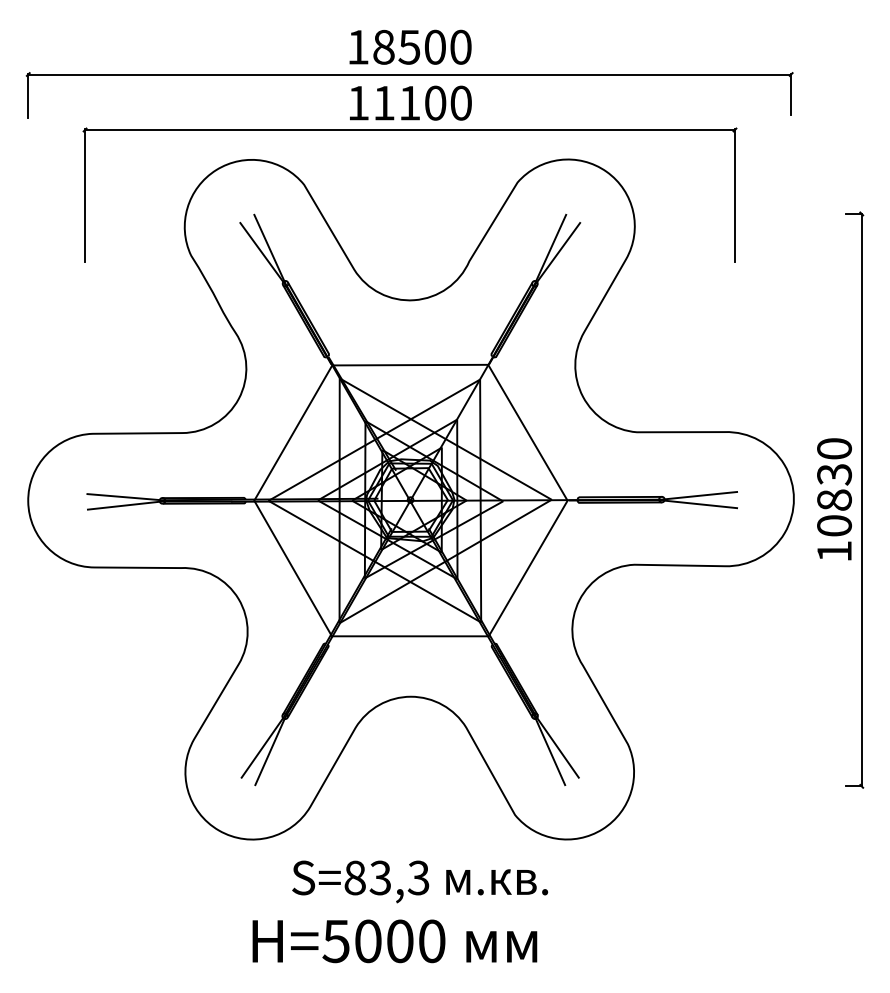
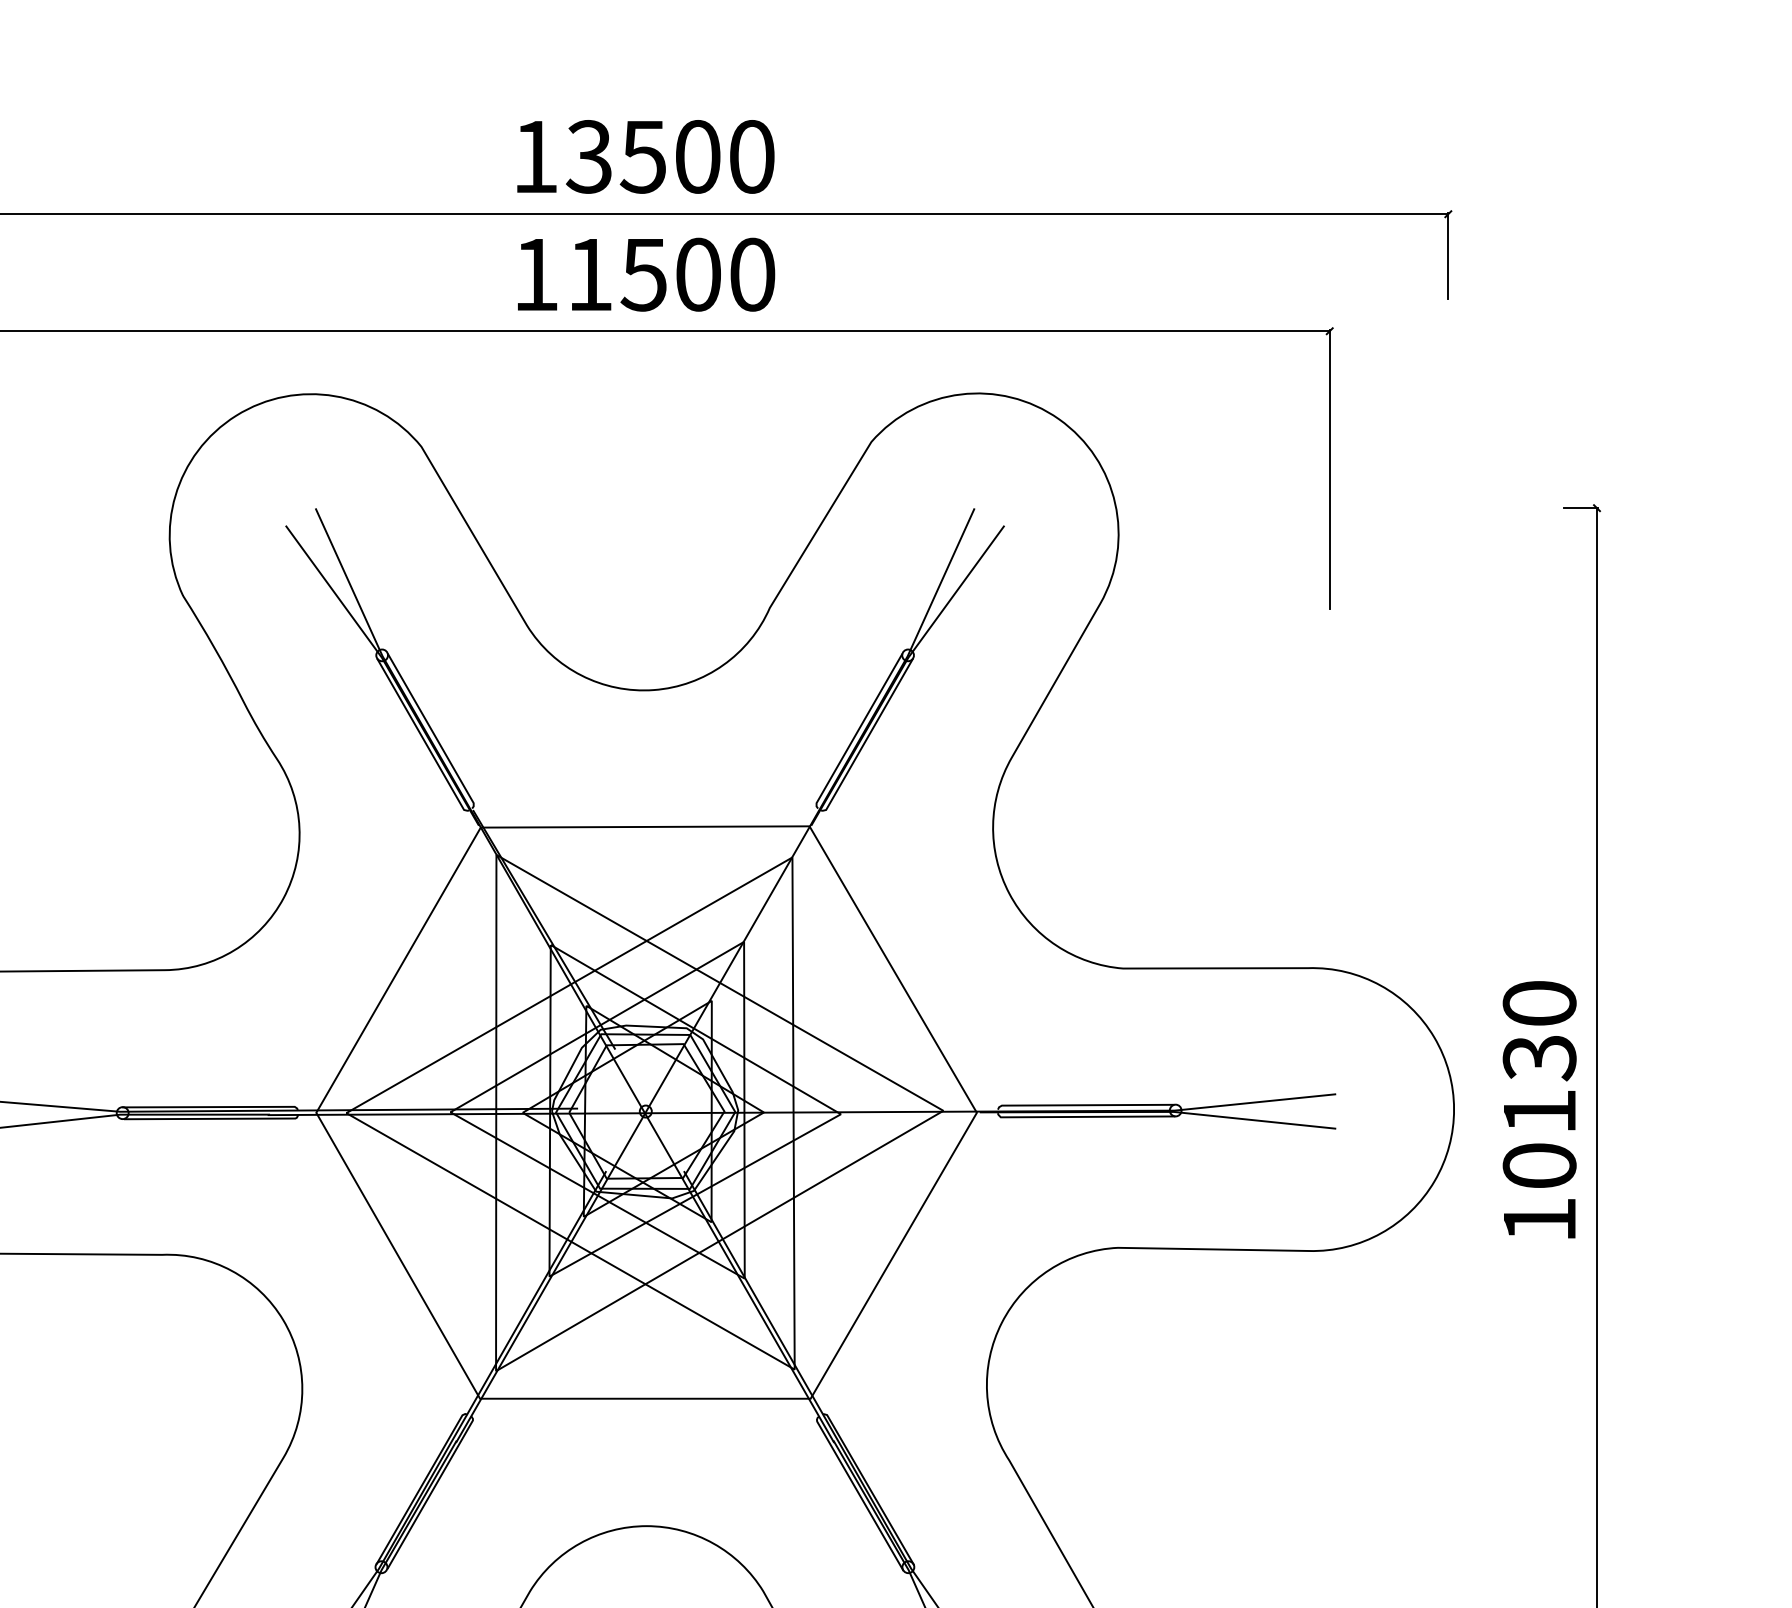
text: (383, 46) -> (588, 155), 18500 -> 13500
text: (409, 103) -> (643, 275), 11100 -> 11500
text: (834, 499) -> (1539, 1110), 10830 -> 10130

